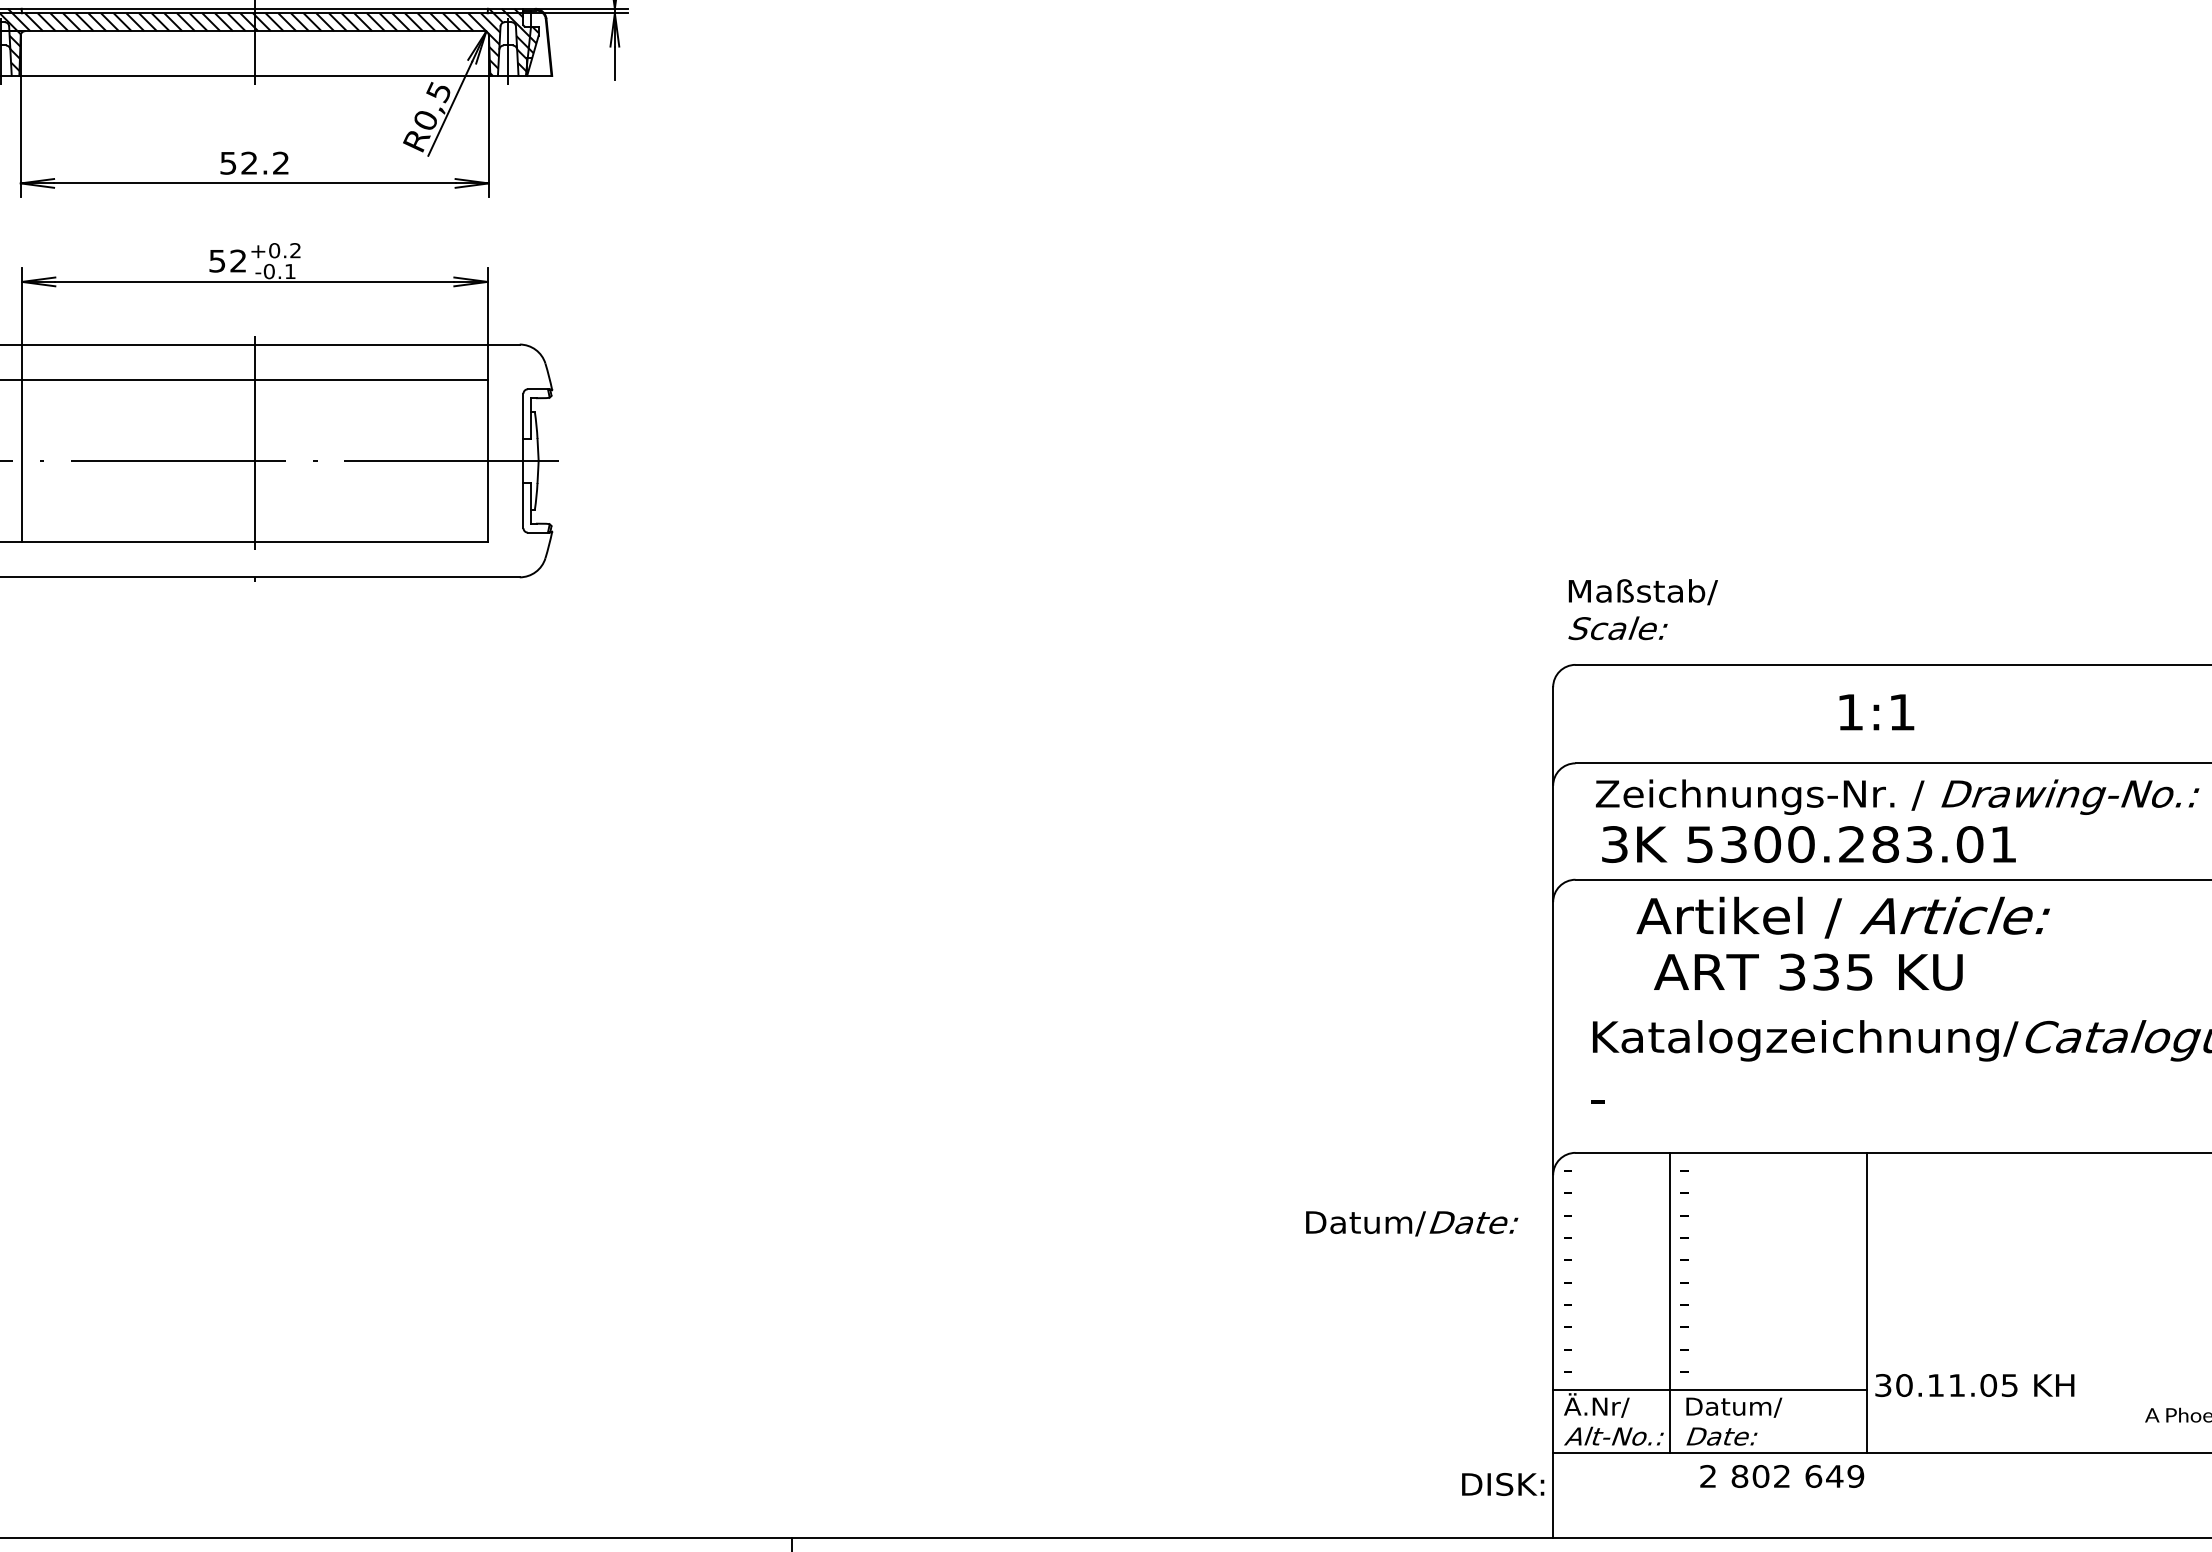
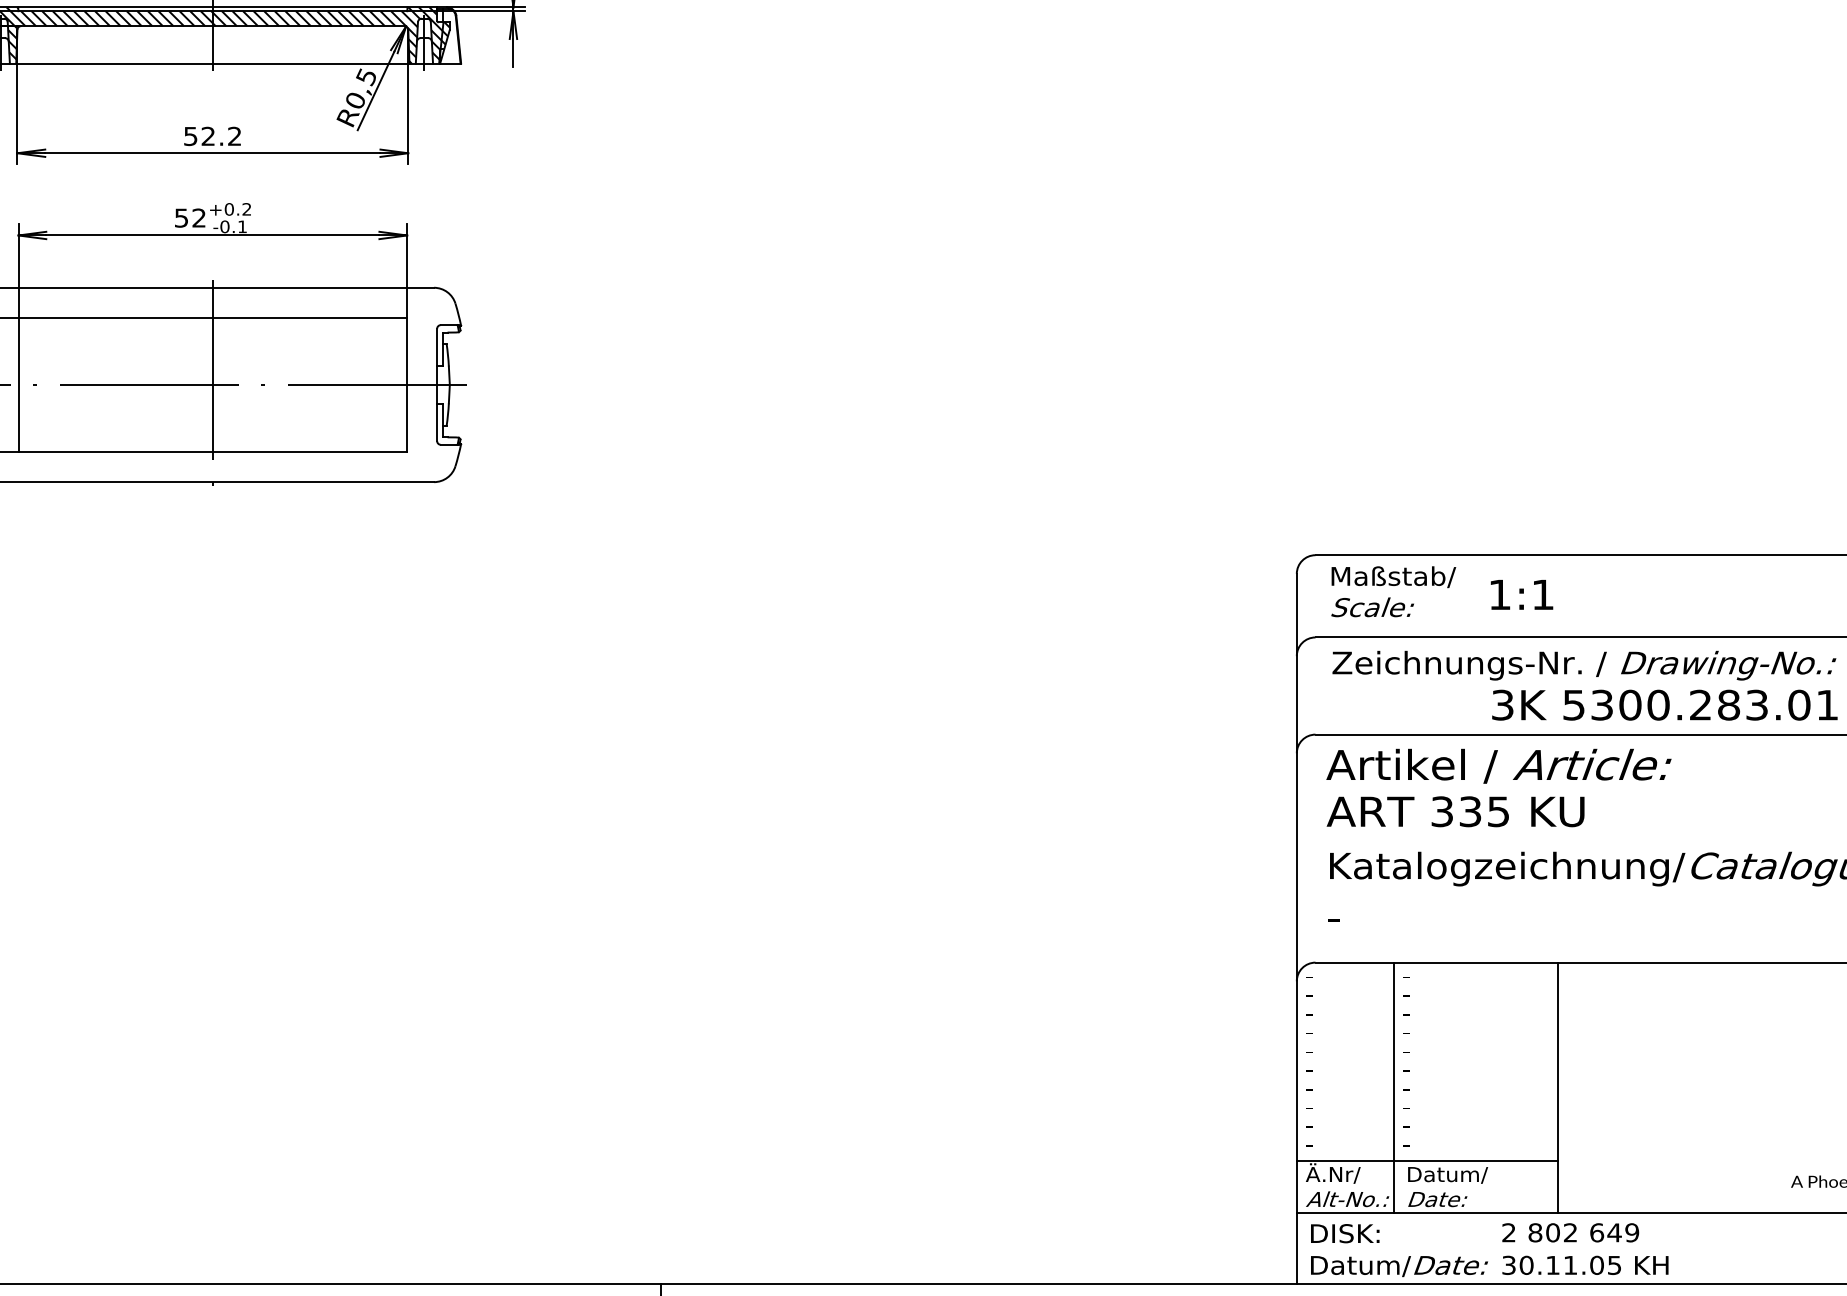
text: (1642, 609) -> (1393, 591), moved
text: (1876, 712) -> (1521, 594), moved
text: (1808, 844) -> (1664, 705), moved
text: (1842, 917) -> (1498, 766), moved
text: (1808, 971) -> (1455, 811), moved
text: (1412, 1223) -> (1399, 1266), moved
text: (1974, 1385) -> (1585, 1265), moved
text: (1782, 1476) -> (1570, 1232), moved
text: (1503, 1484) -> (1345, 1233), moved

